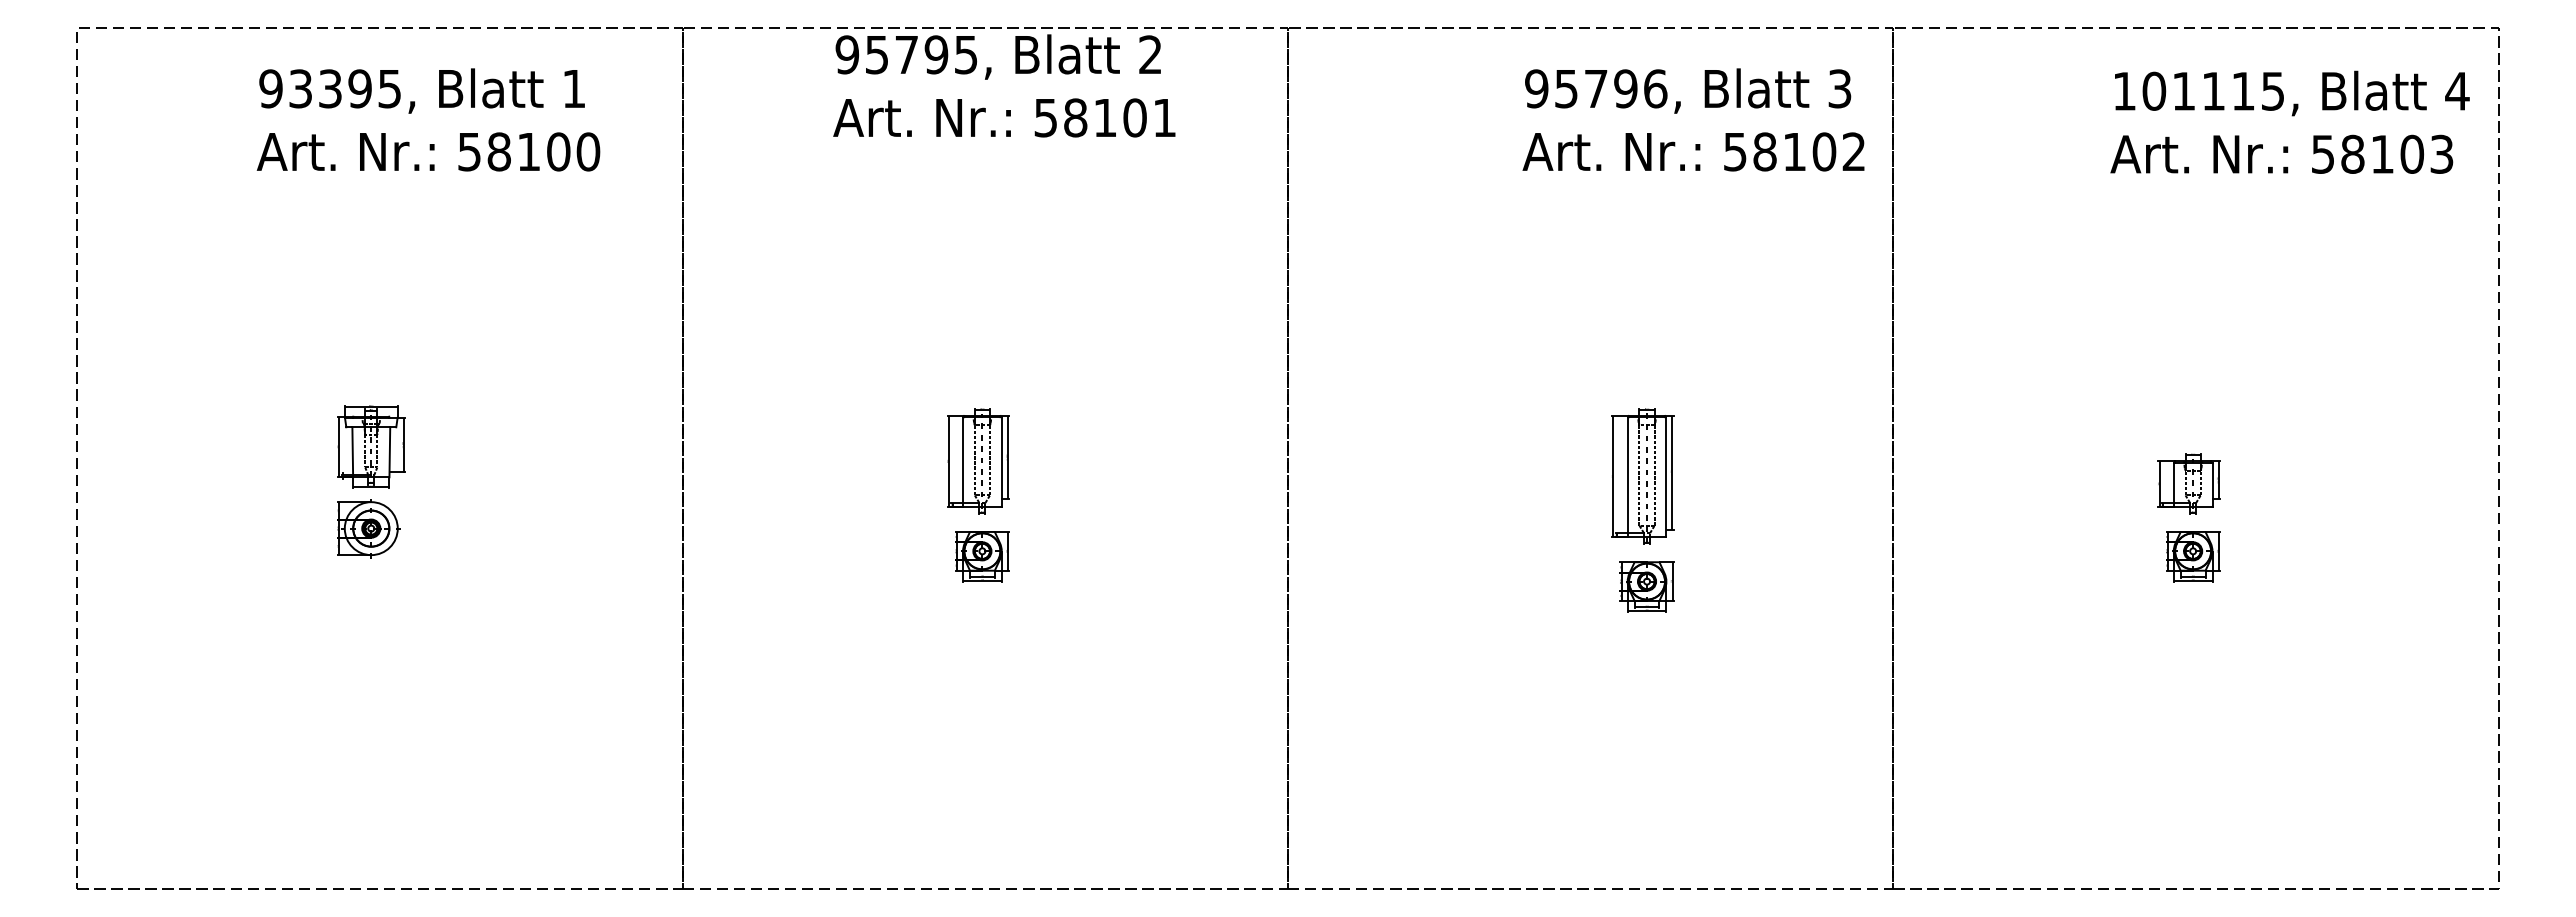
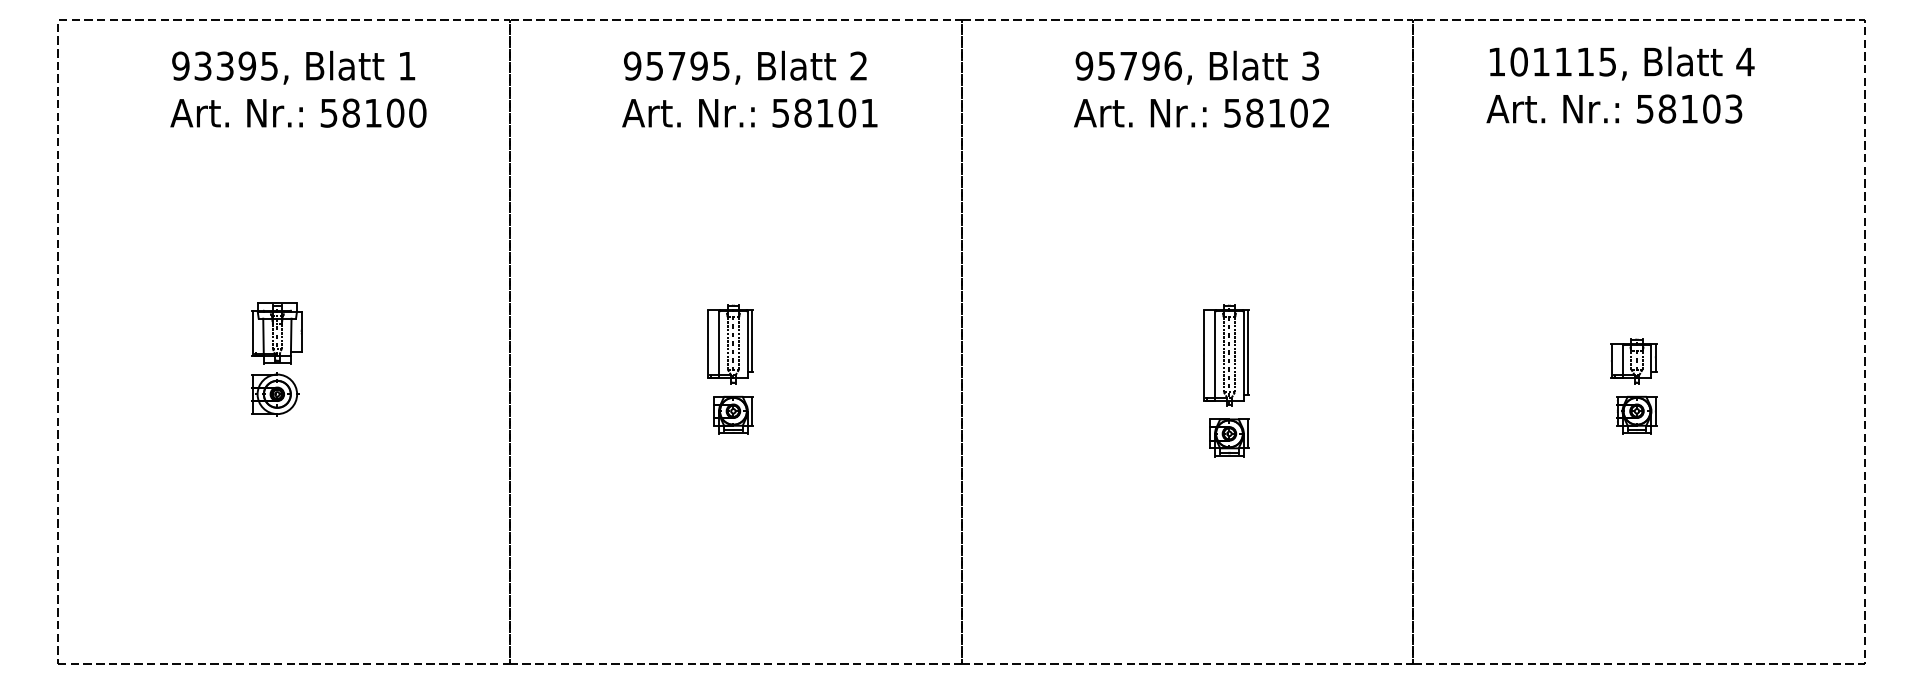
text: (1004, 85) -> (749, 89), moved
text: (428, 119) -> (298, 89), moved
text: (1693, 119) -> (1201, 89), moved
text: (2289, 121) -> (1620, 84), moved

